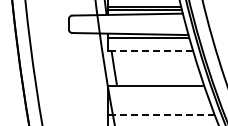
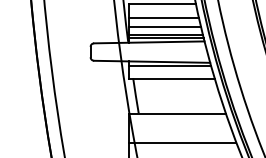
line: (150, 51) -> (172, 79), dashed -> solid
line: (160, 114) -> (182, 142), dashed -> solid

